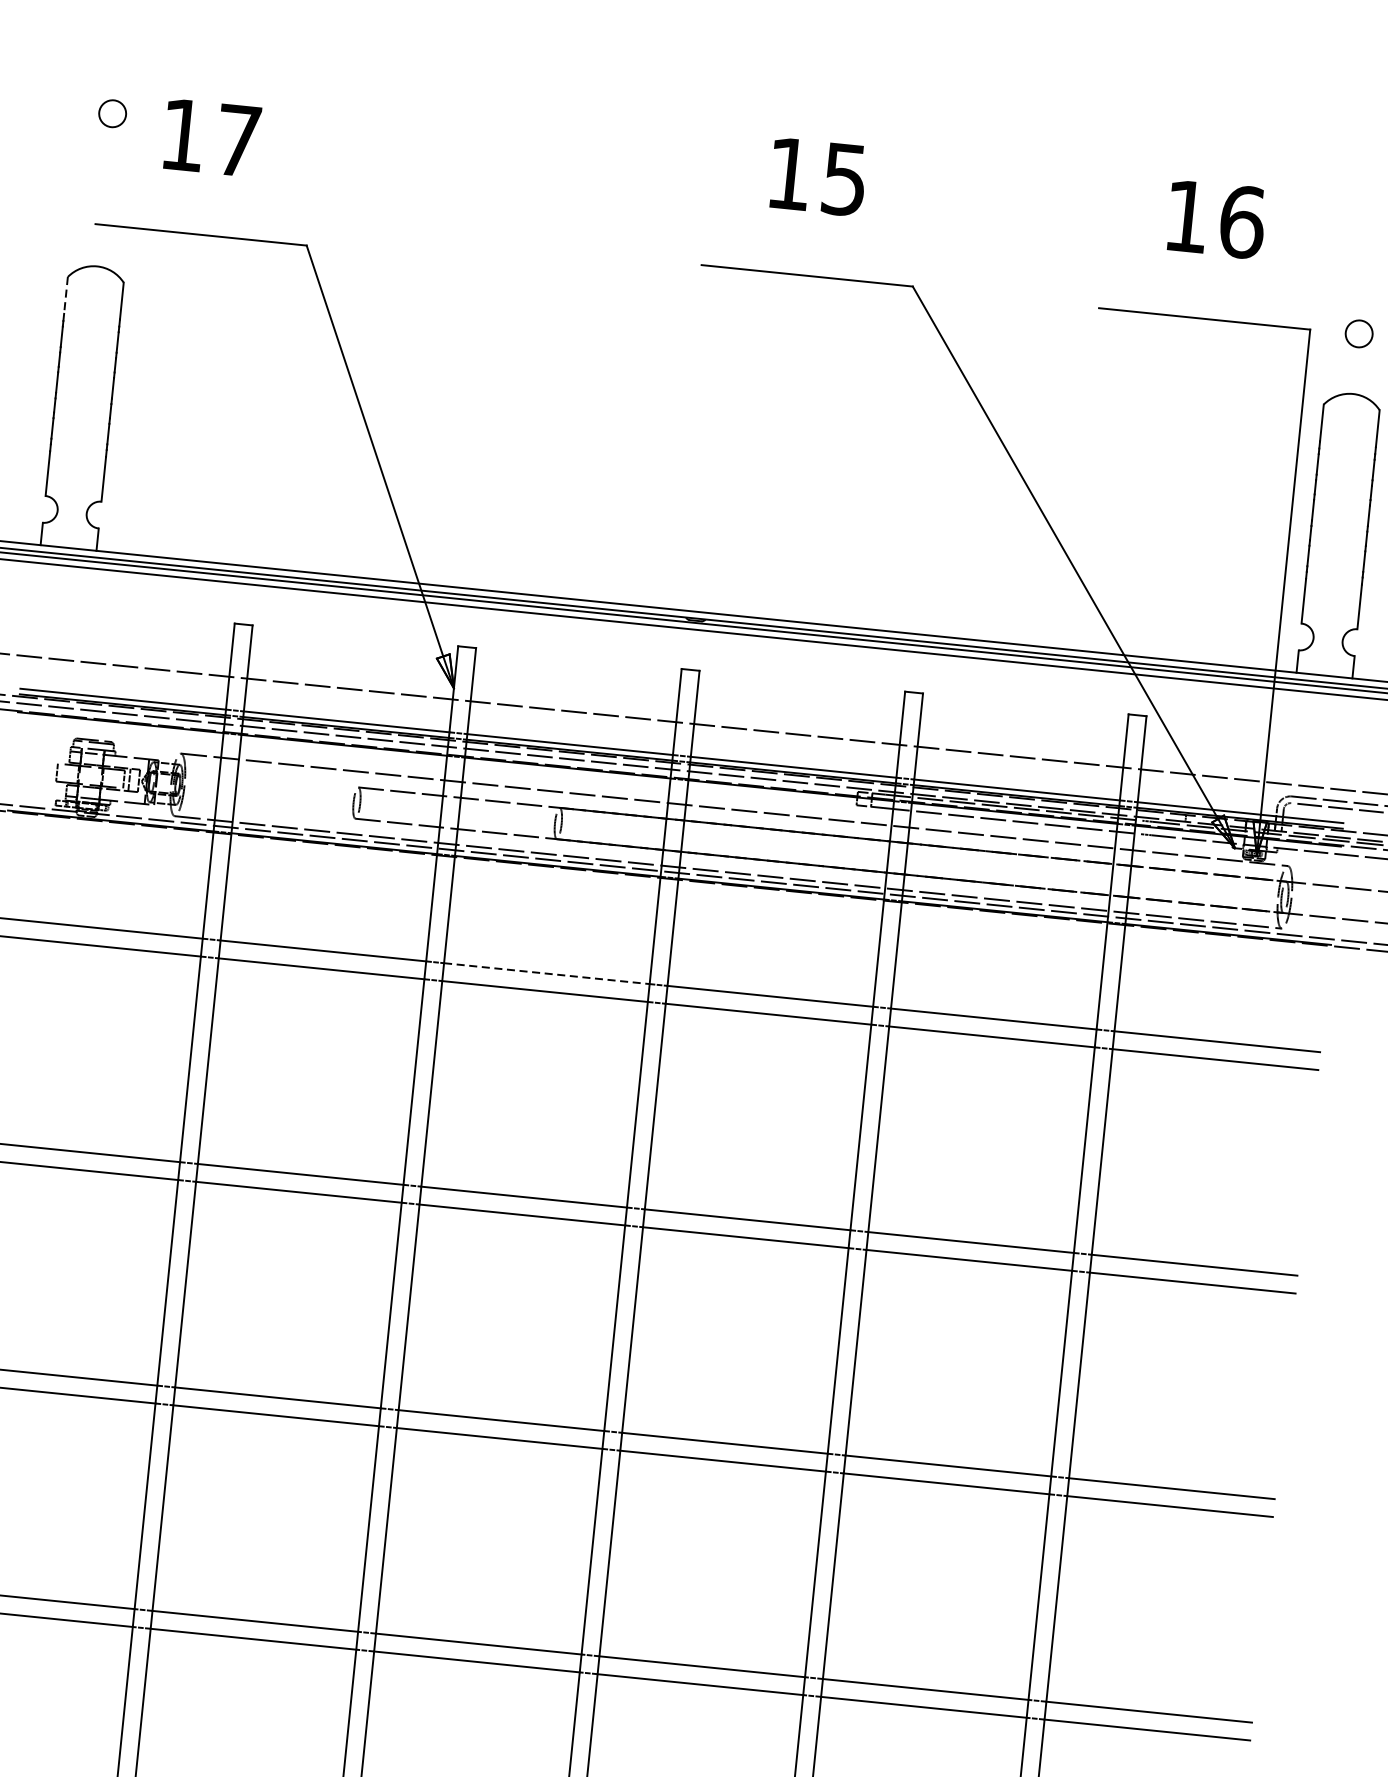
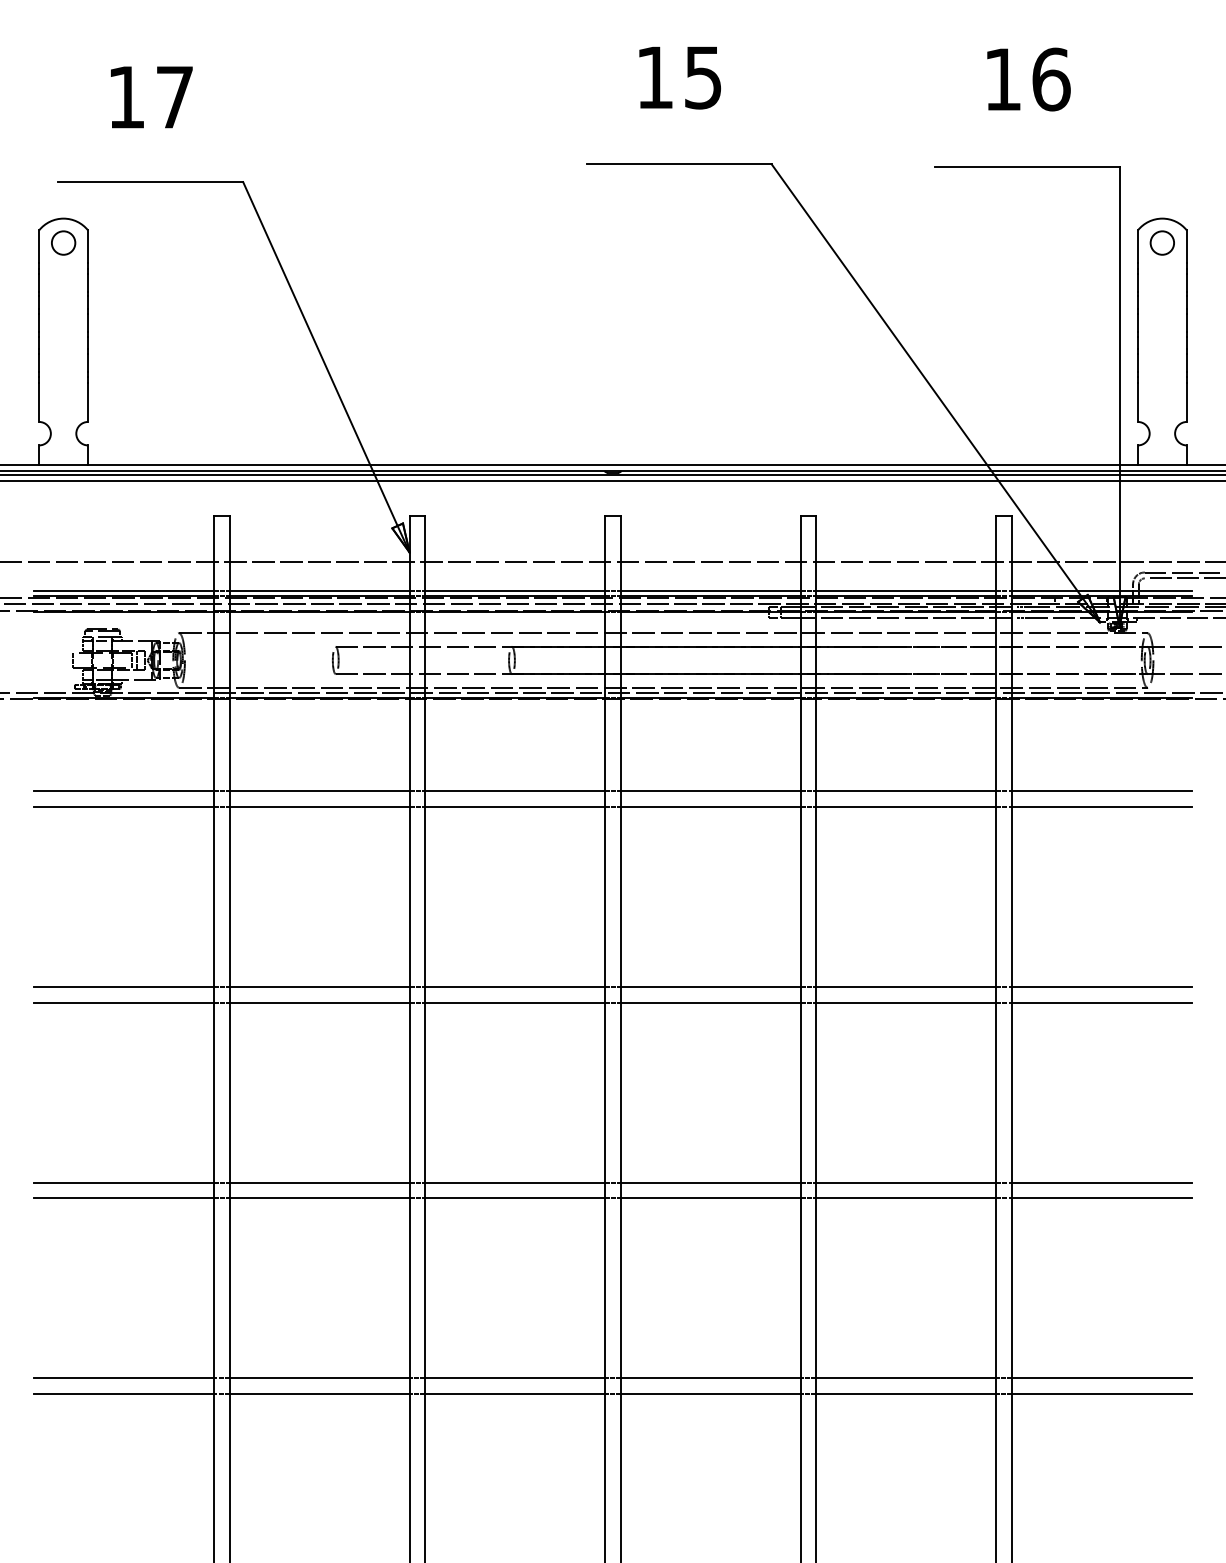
circle: (112, 113) -> (63, 242), moved
line: (66, 295) -> (39, 246), dashed -> solid
circle: (1358, 333) -> (1161, 242), moved
line: (547, 973) -> (515, 791), dashed -> solid

